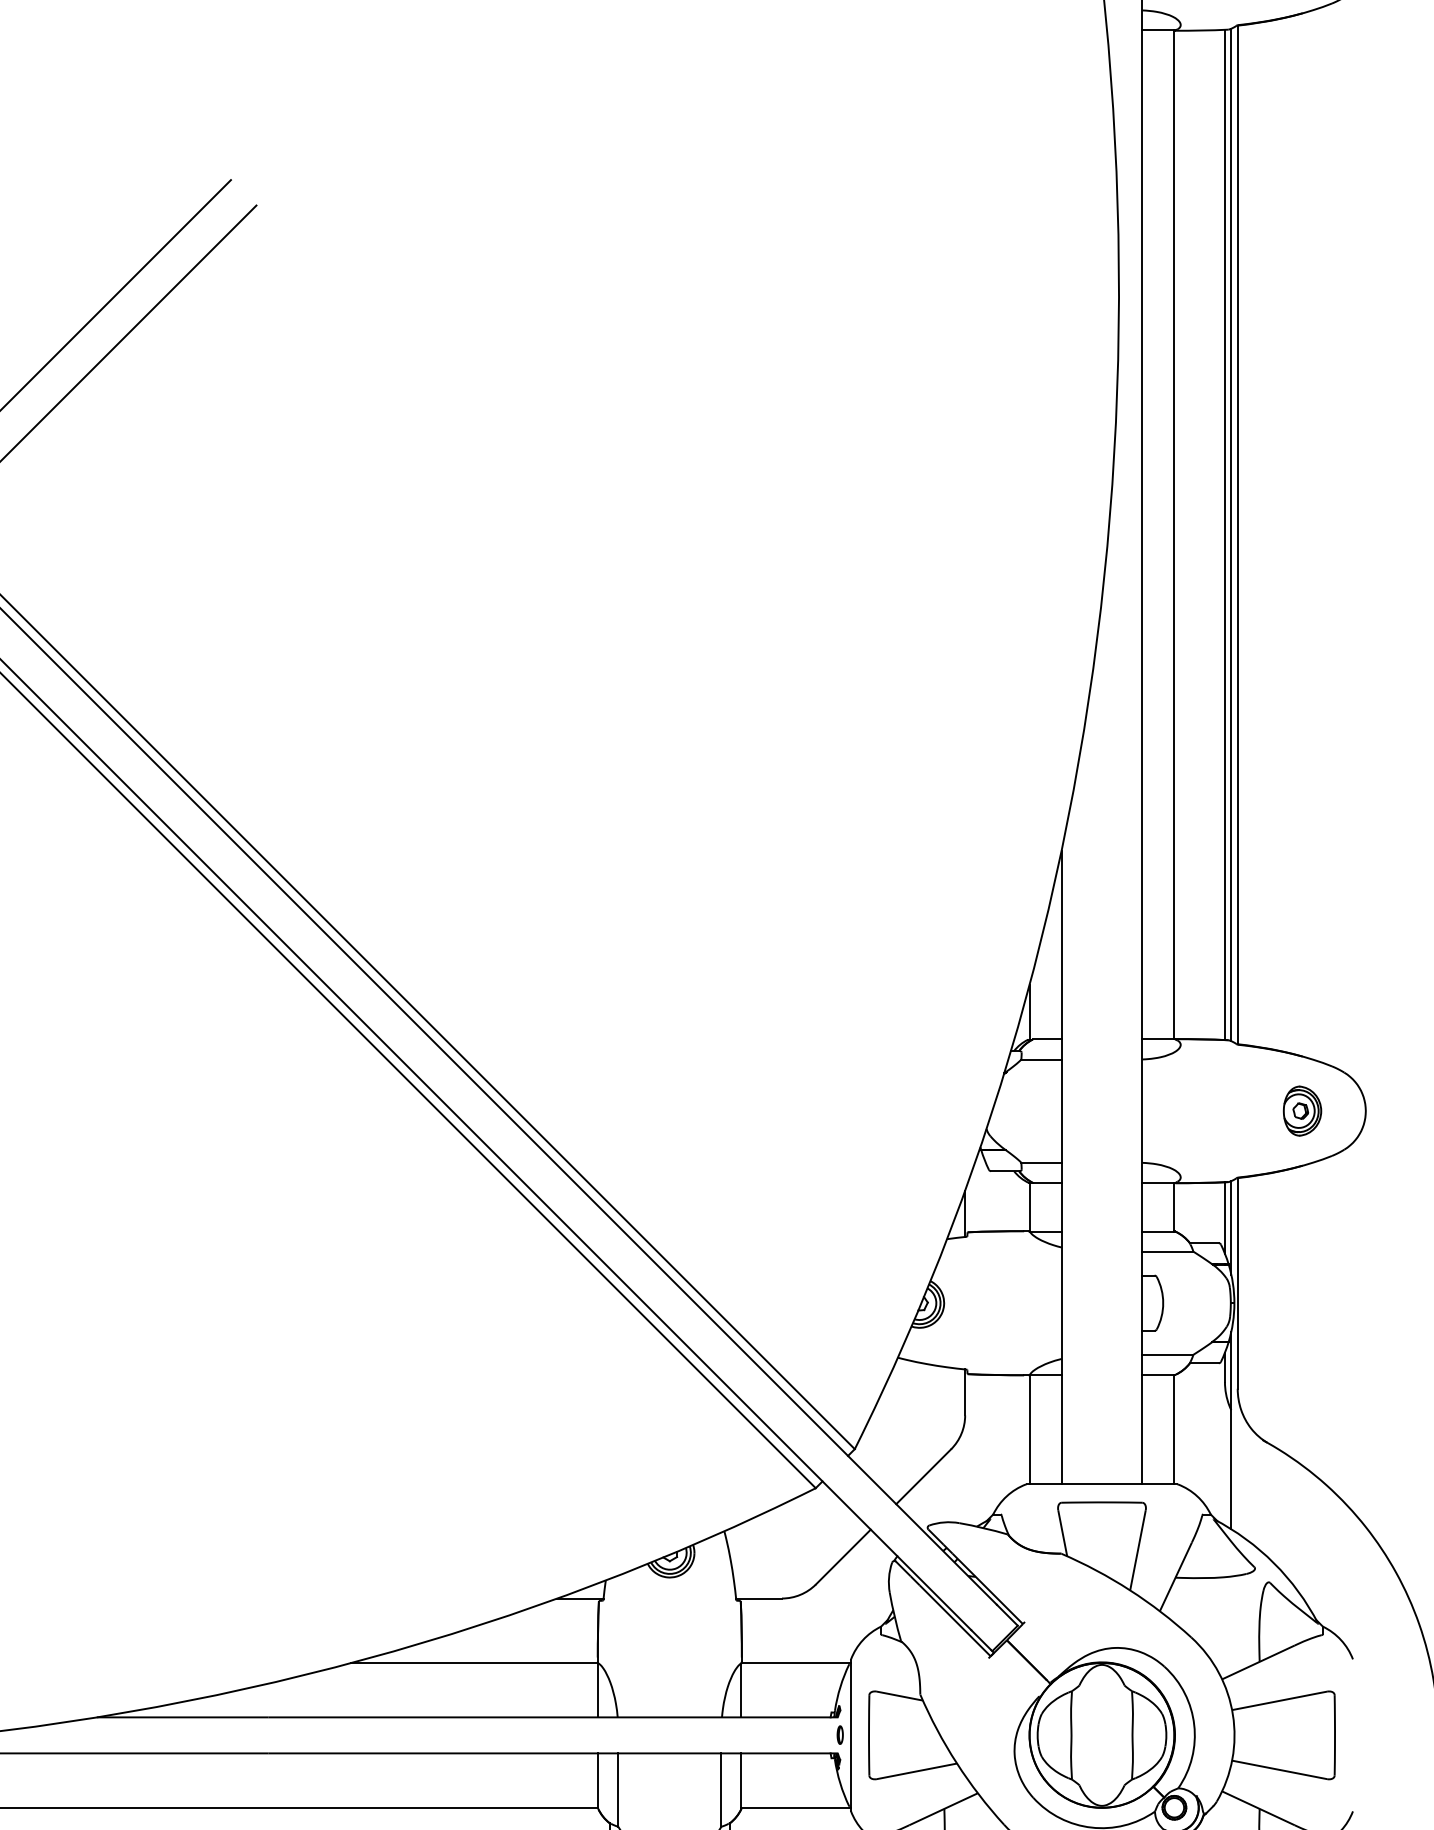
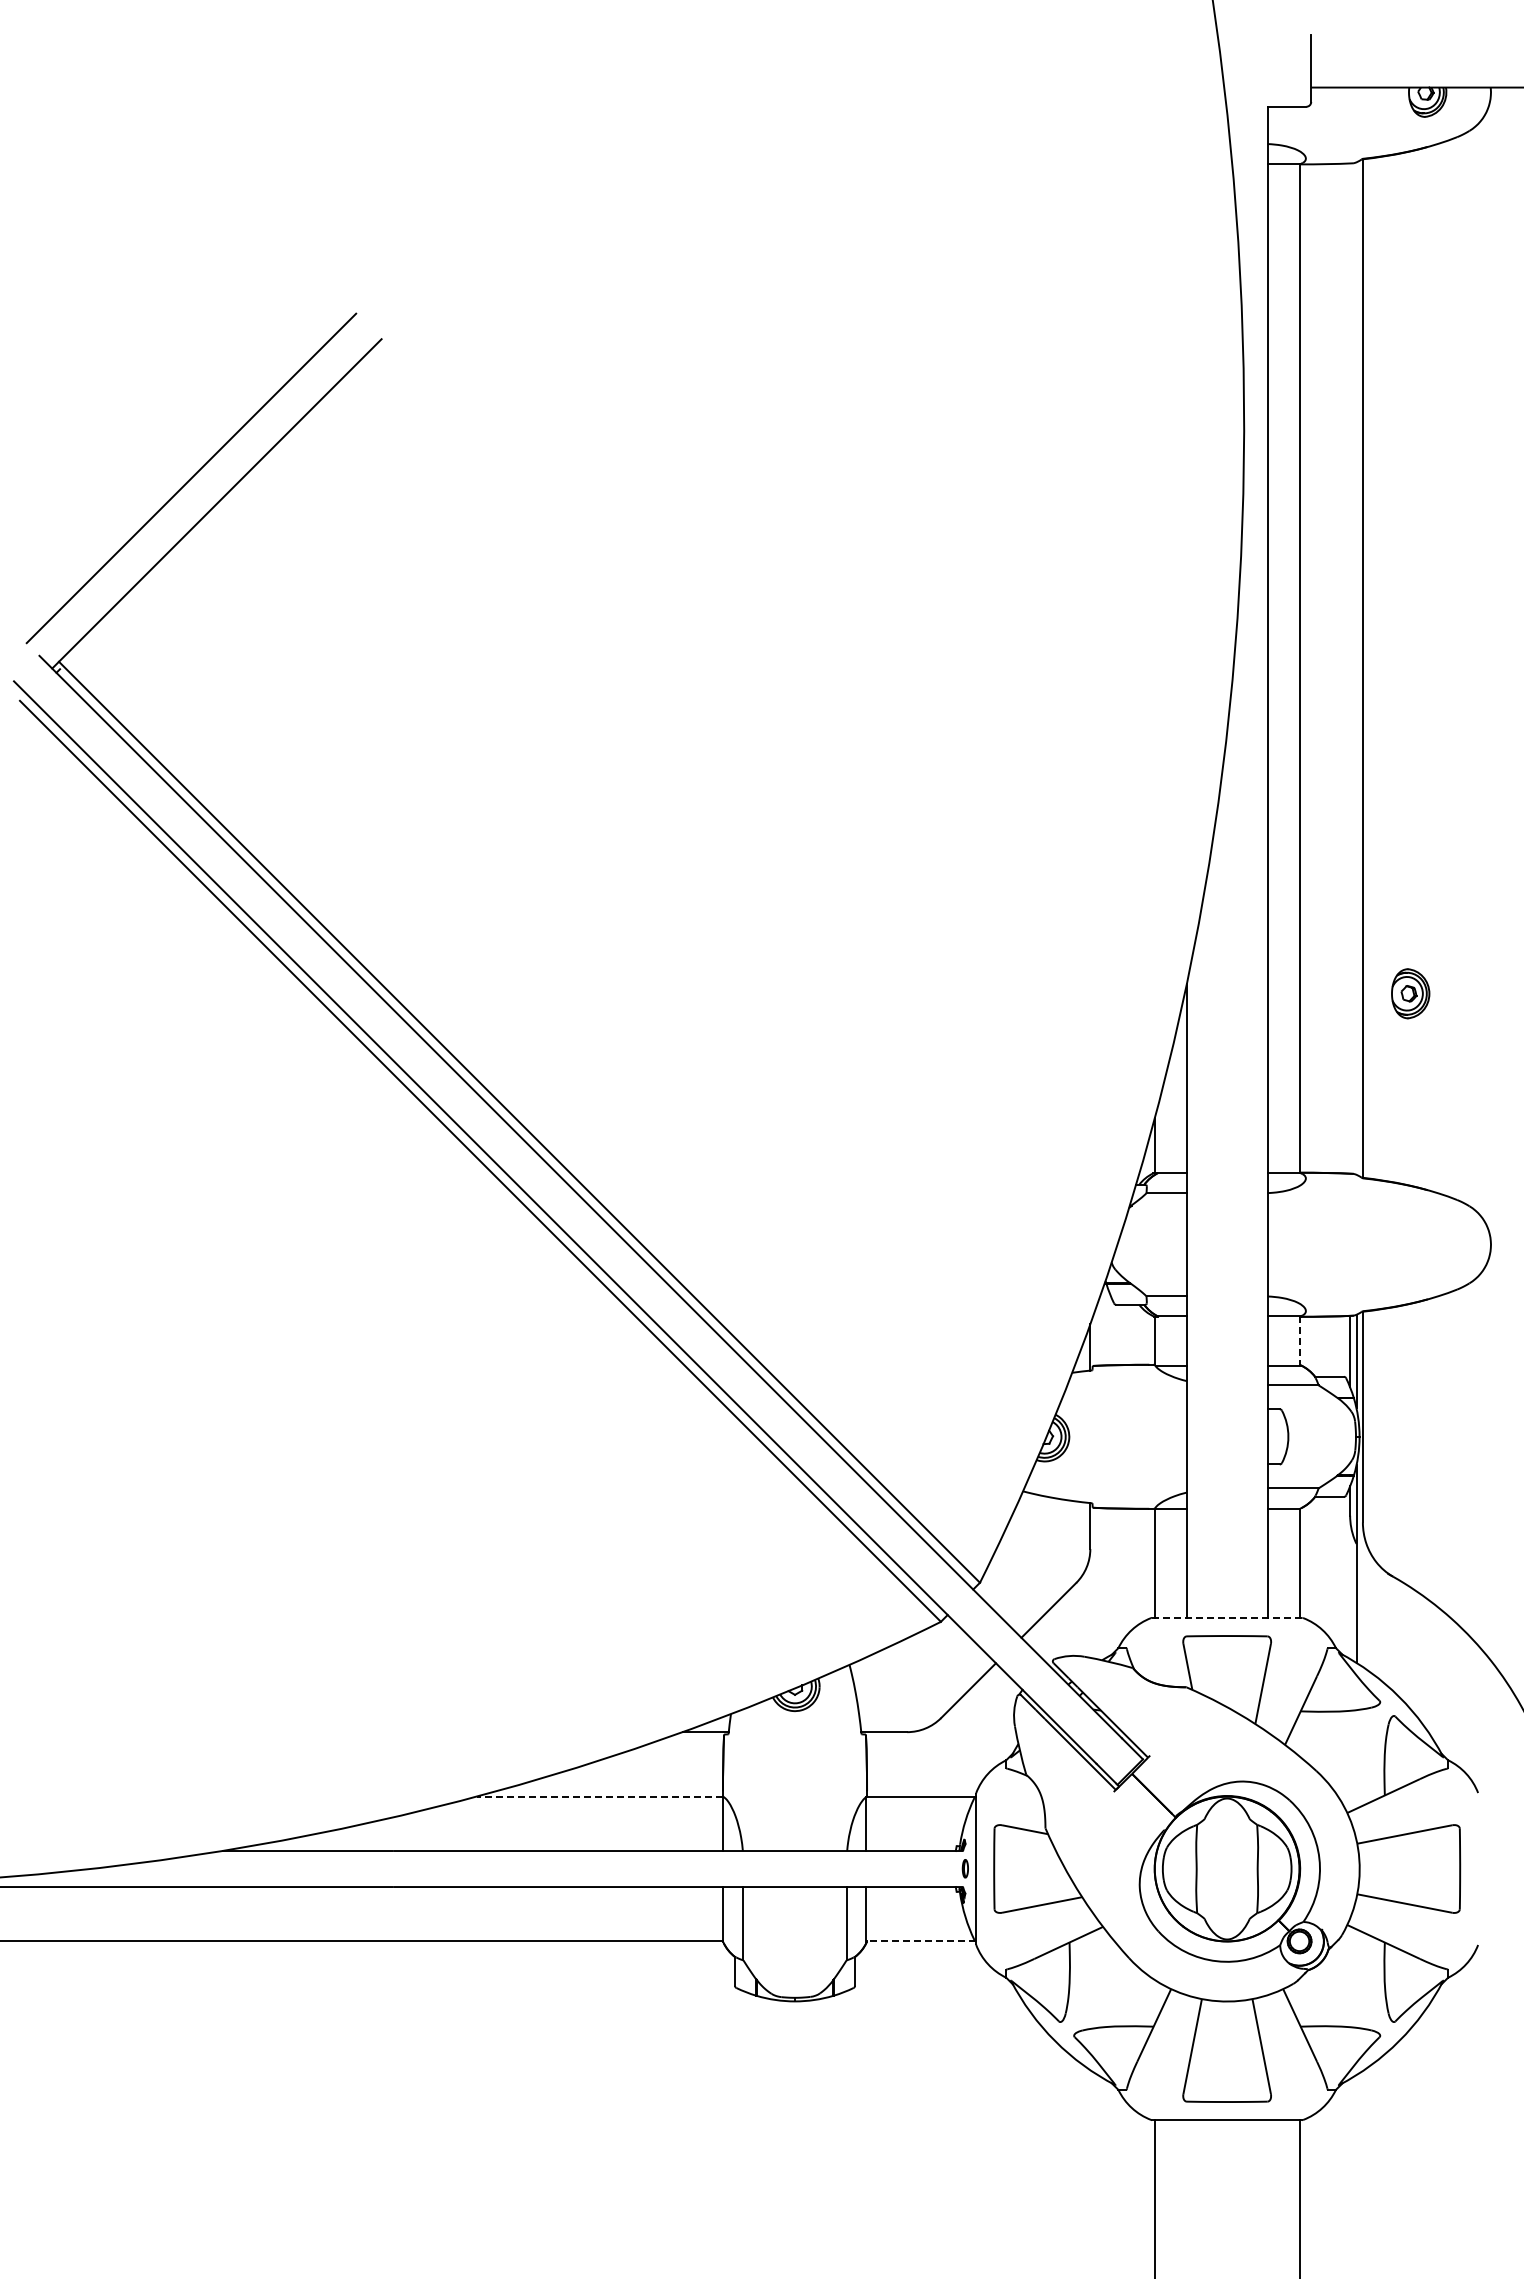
line: (1225, 534) -> (1350, 668), removed
line: (1231, 534) -> (1356, 668), removed
part: (1302, 1110) -> (1410, 993), moved
line: (1174, 1206) -> (1299, 1340), solid -> dashed
line: (1101, 1483) -> (1226, 1617), solid -> dashed
line: (474, 1662) -> (599, 1796), solid -> dashed
line: (796, 1807) -> (921, 1941), solid -> dashed

